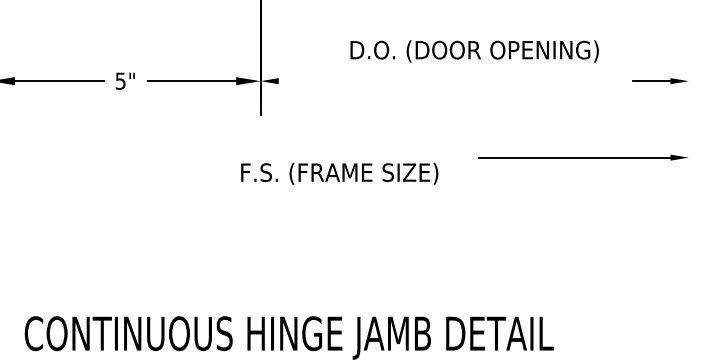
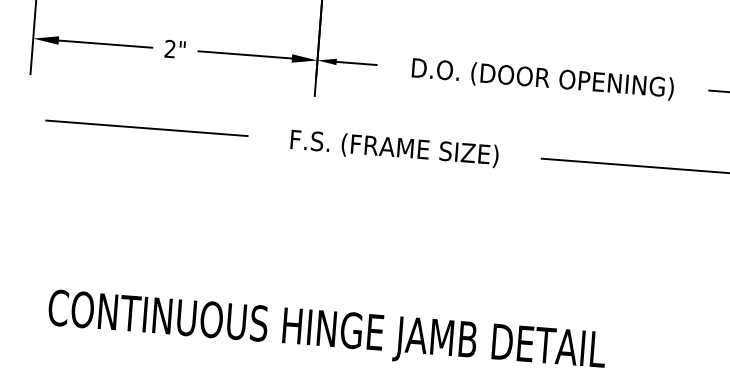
text: (474, 51) -> (542, 79), moved
text: (120, 80) -> (170, 48), 5" -> 2"
line: (297, 81) -> (356, 63), added
line: (103, 157) -> (145, 128), added
text: (339, 173) -> (394, 148), moved

